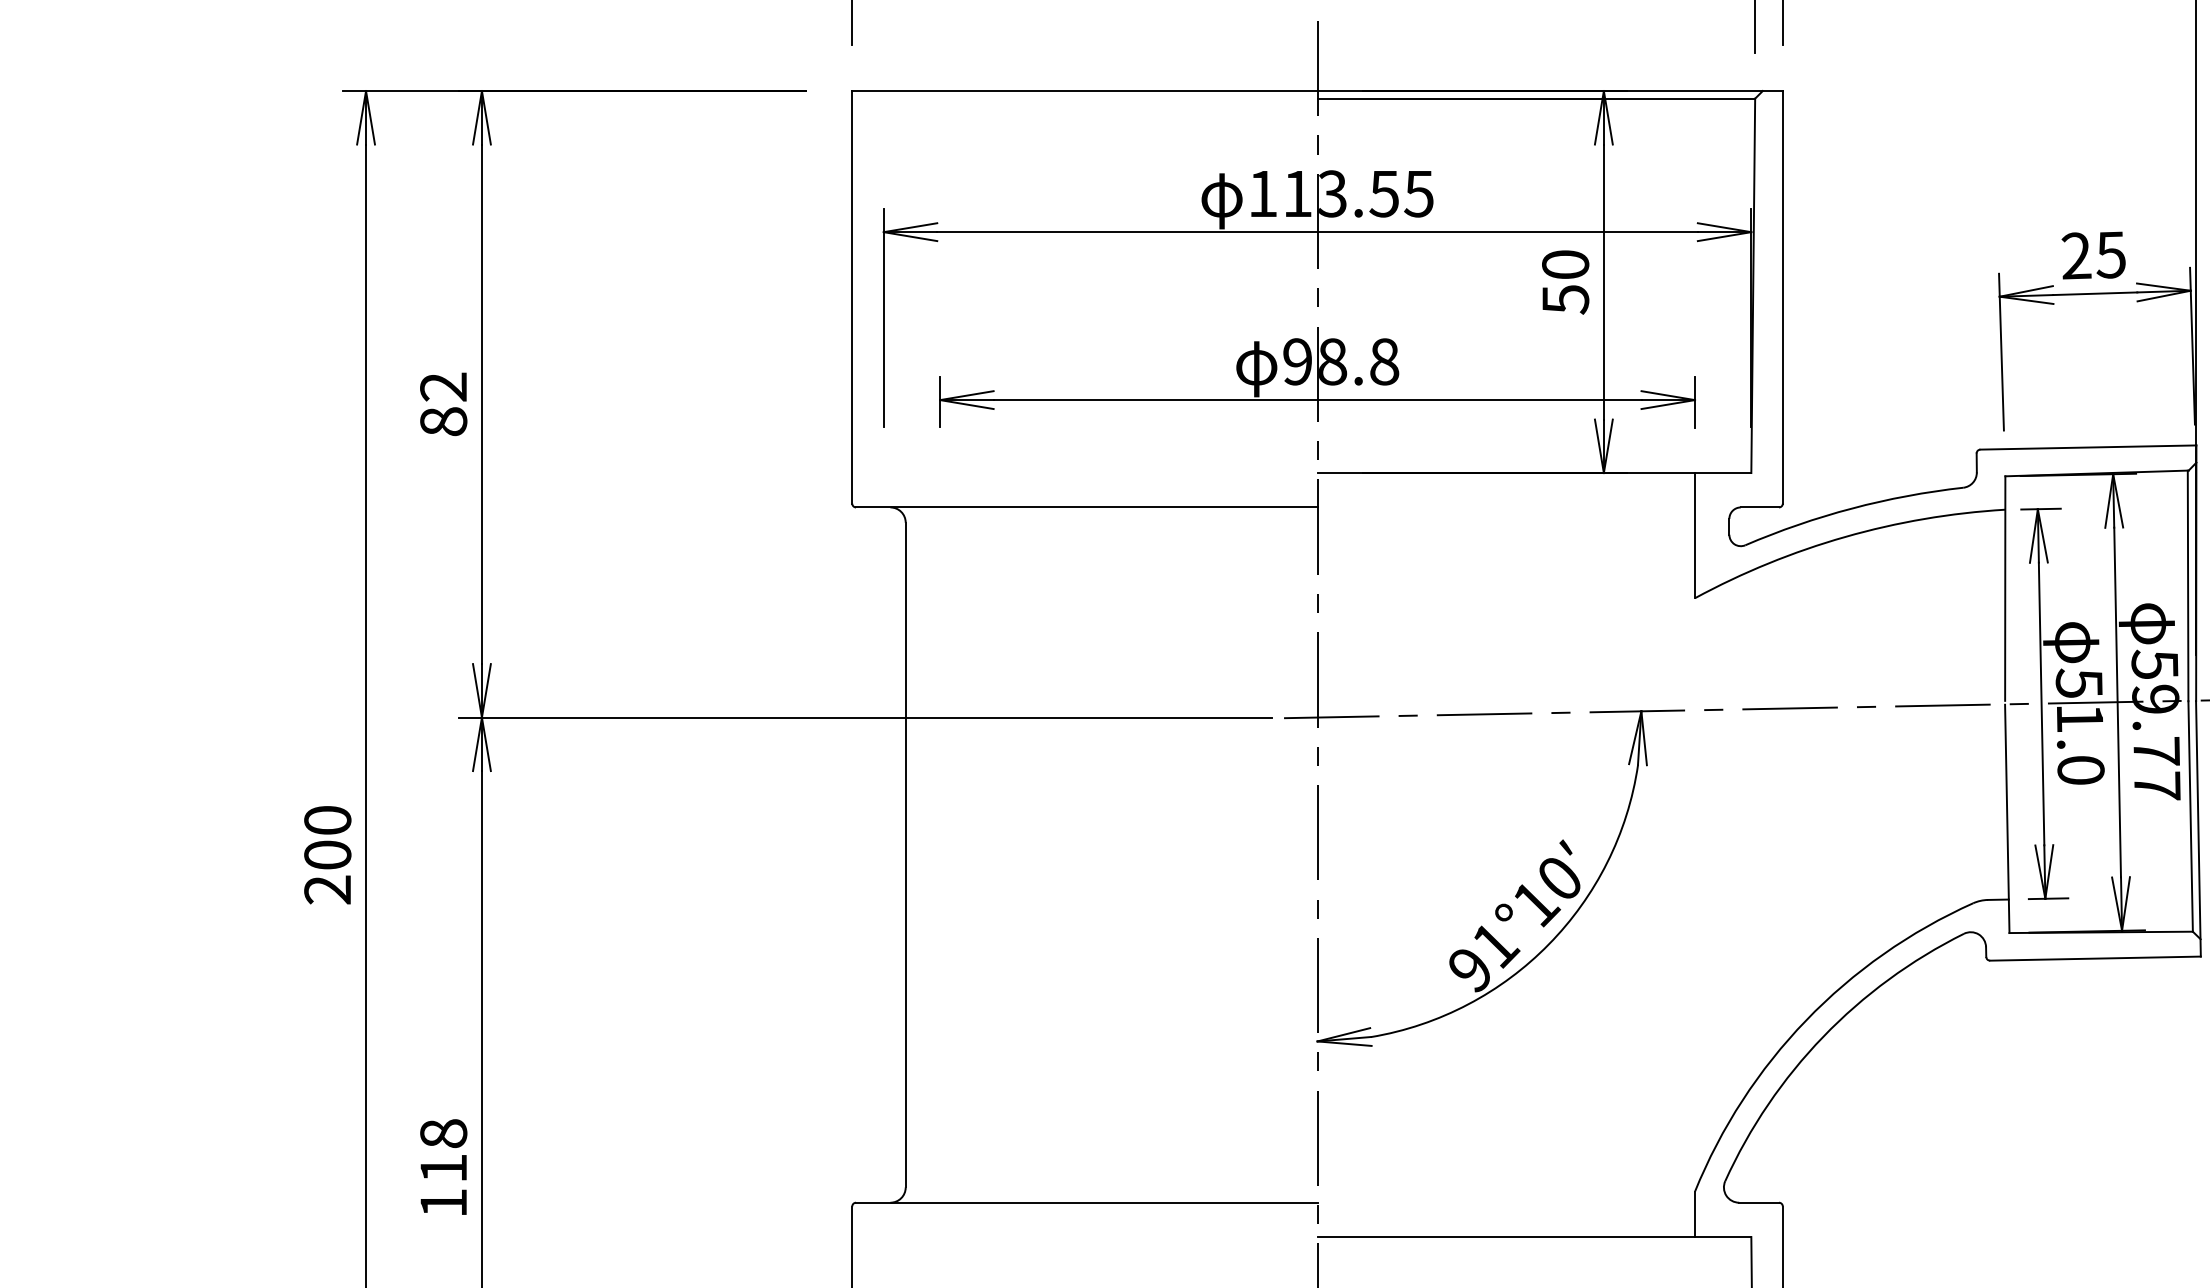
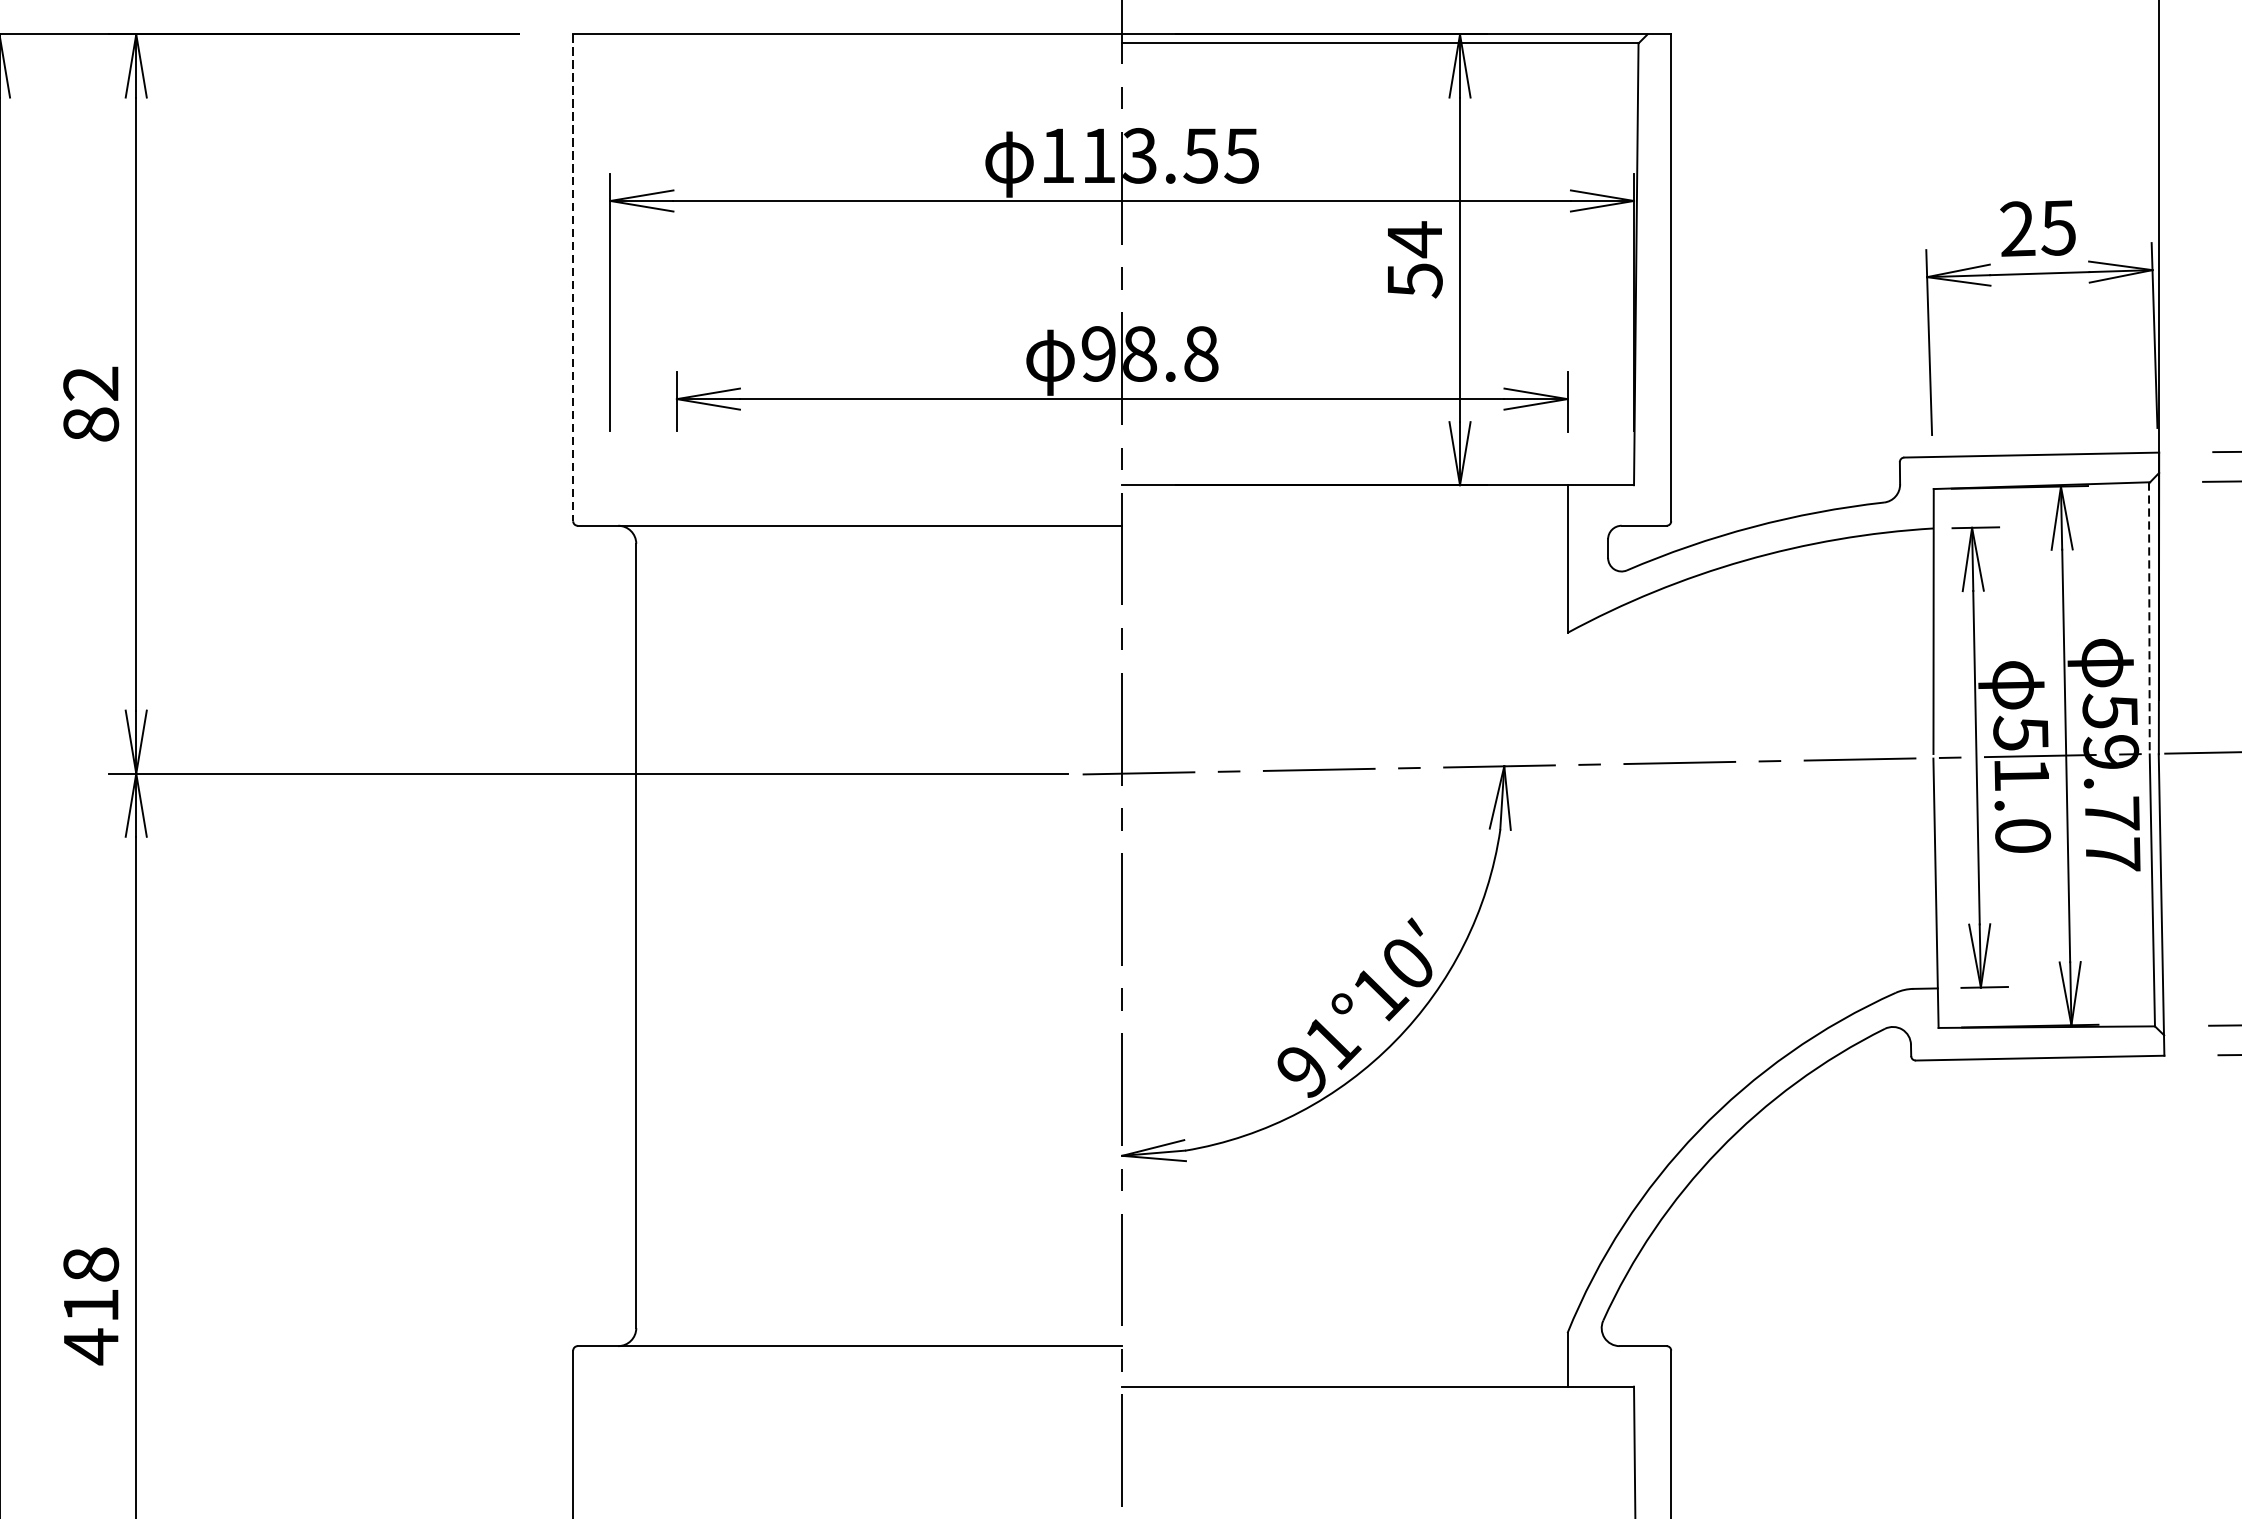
text: (1565, 264) -> (1414, 239), 50 -> 54
line: (852, 297) -> (573, 278), solid -> dashed
line: (2188, 586) -> (2149, 619), solid -> dashed
text: (443, 1203) -> (90, 1347), 118 -> 418

